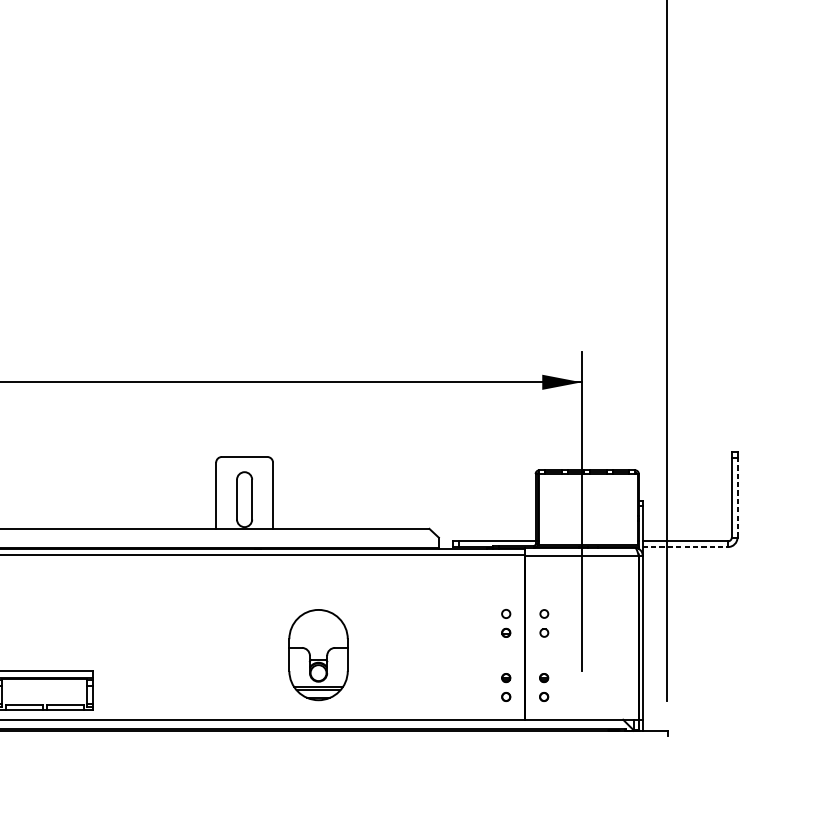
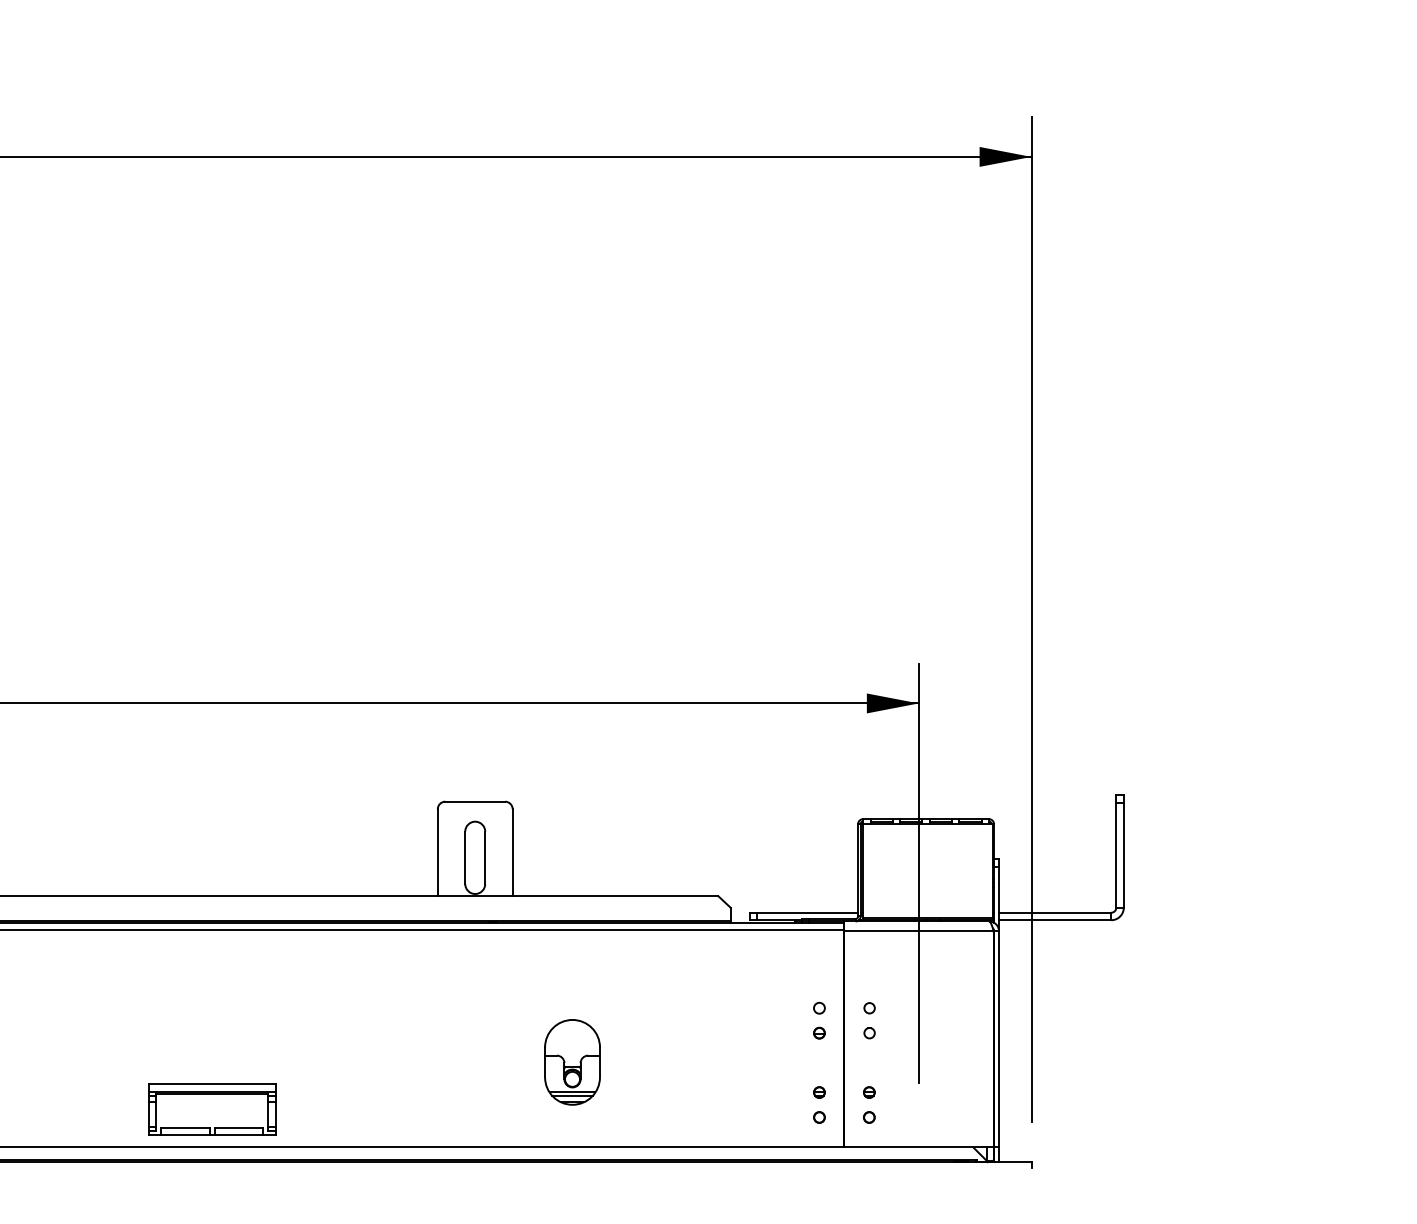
line: (737, 497) -> (1123, 854), dashed -> solid
line: (685, 547) -> (1055, 920), dashed -> solid
part: (318, 655) -> (572, 1062), size x0.71

